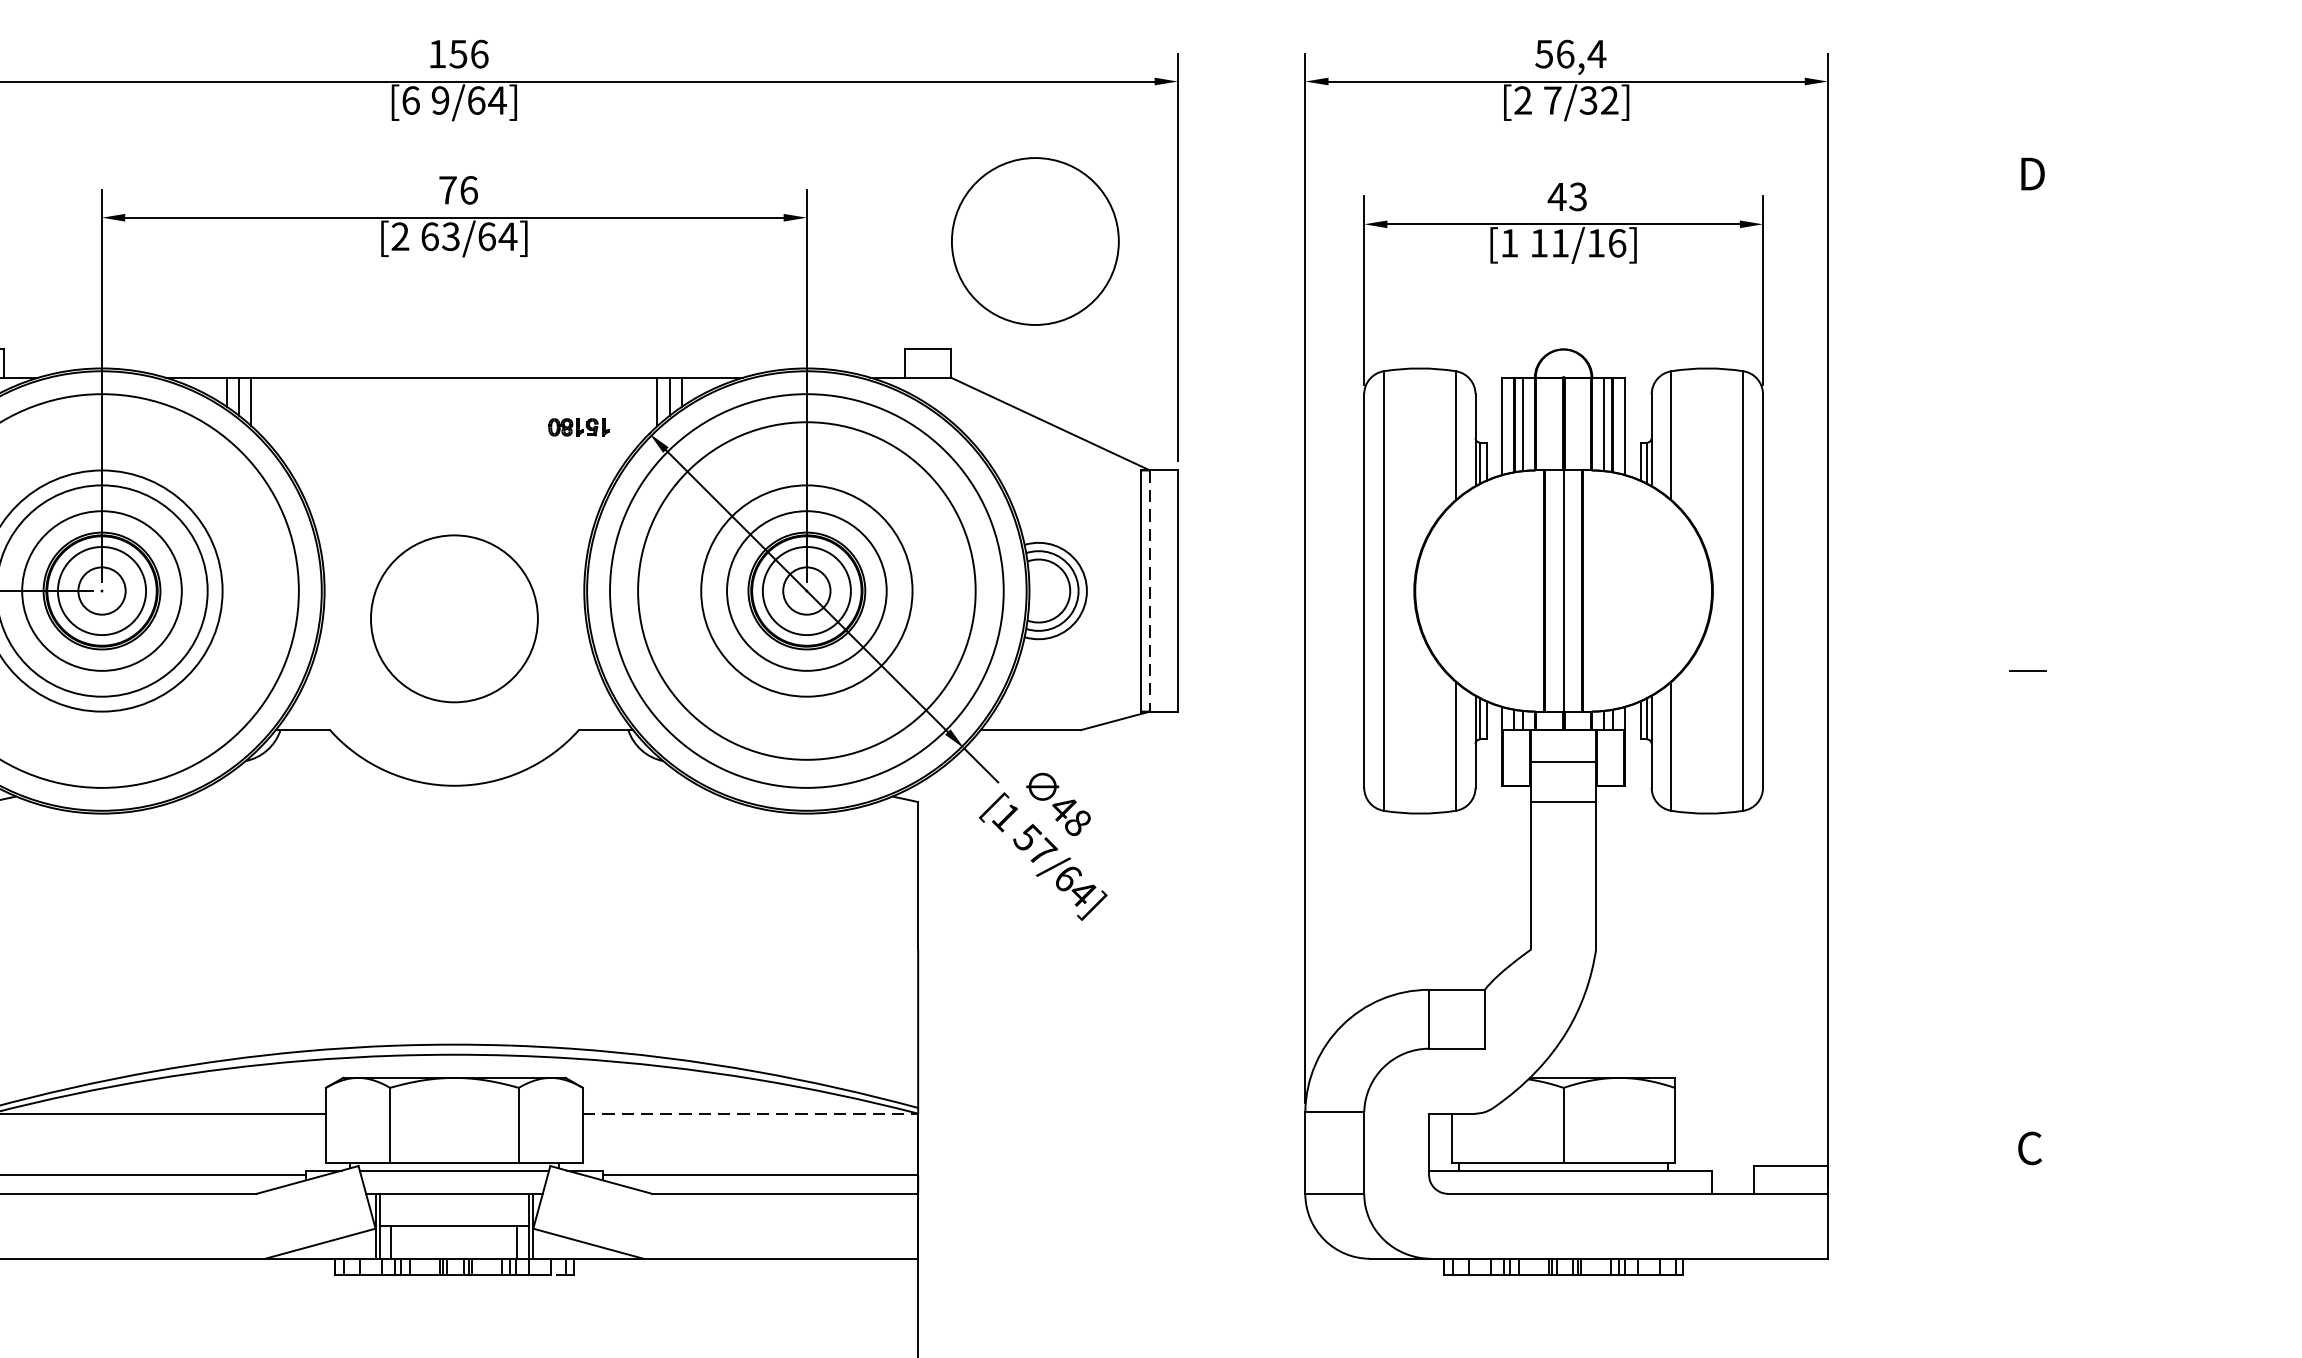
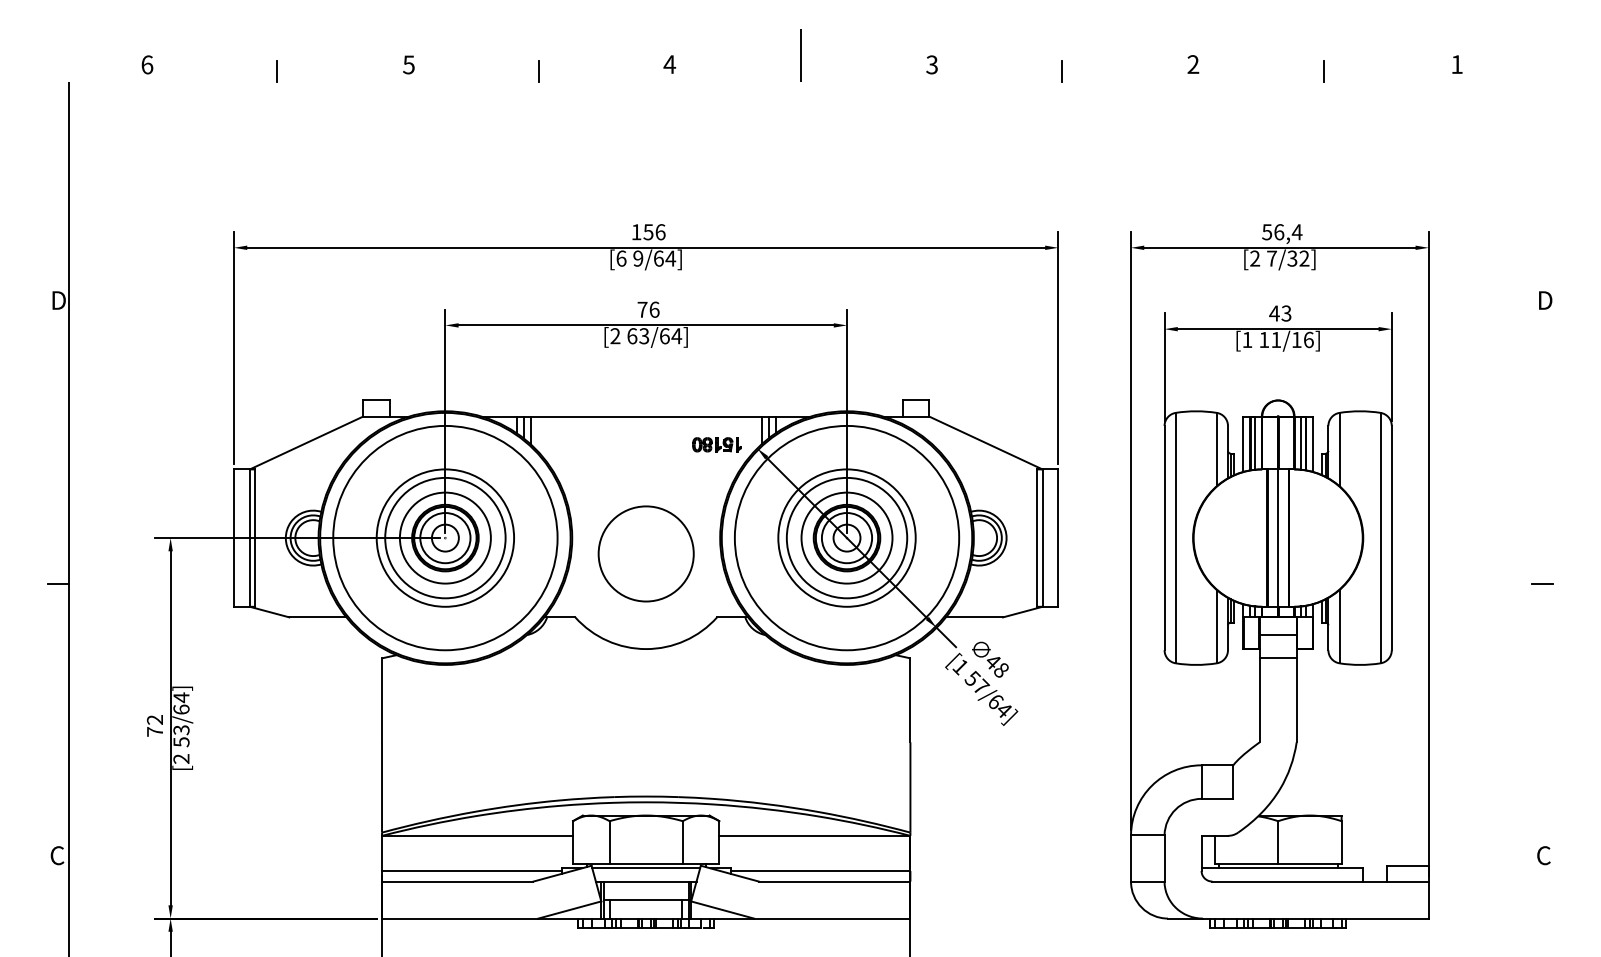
circle: (1034, 240) -> (976, 338), removed
part: (577, 426) -> (716, 444), size x1.43
circle: (805, 589) -> (846, 537), size x0.71
line: (1149, 591) -> (1042, 538), dashed -> solid
line: (751, 1112) -> (815, 835), dashed -> solid

